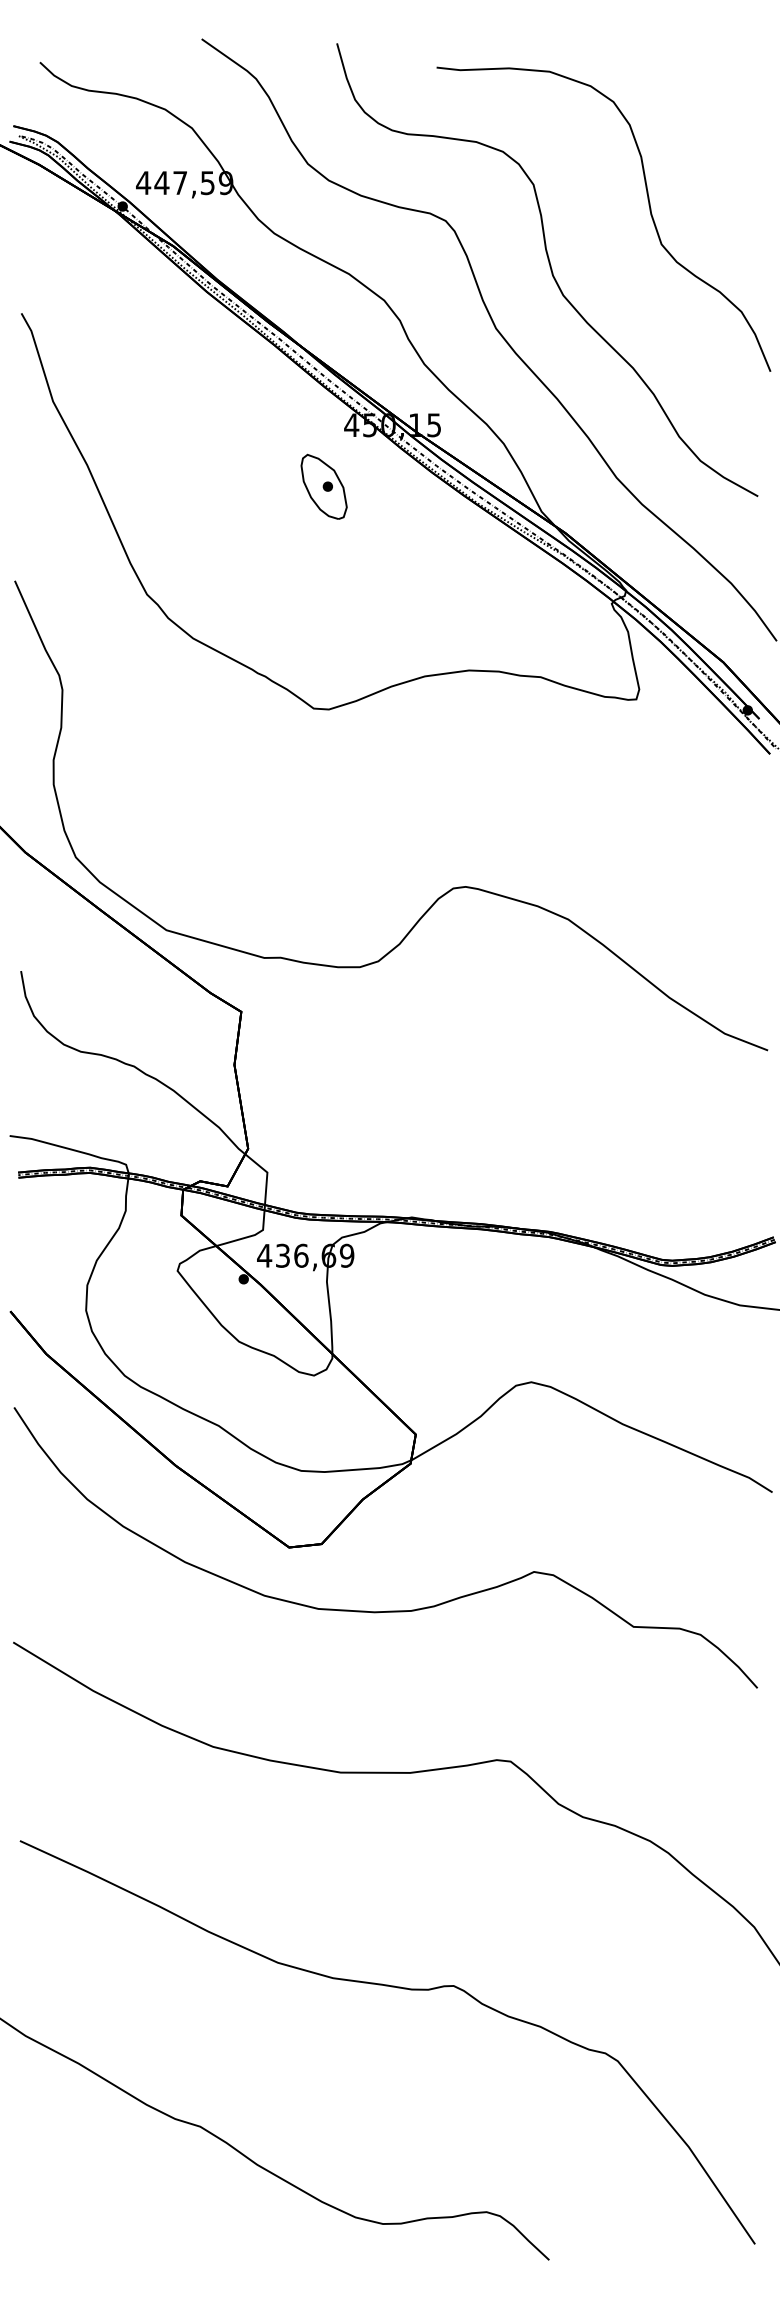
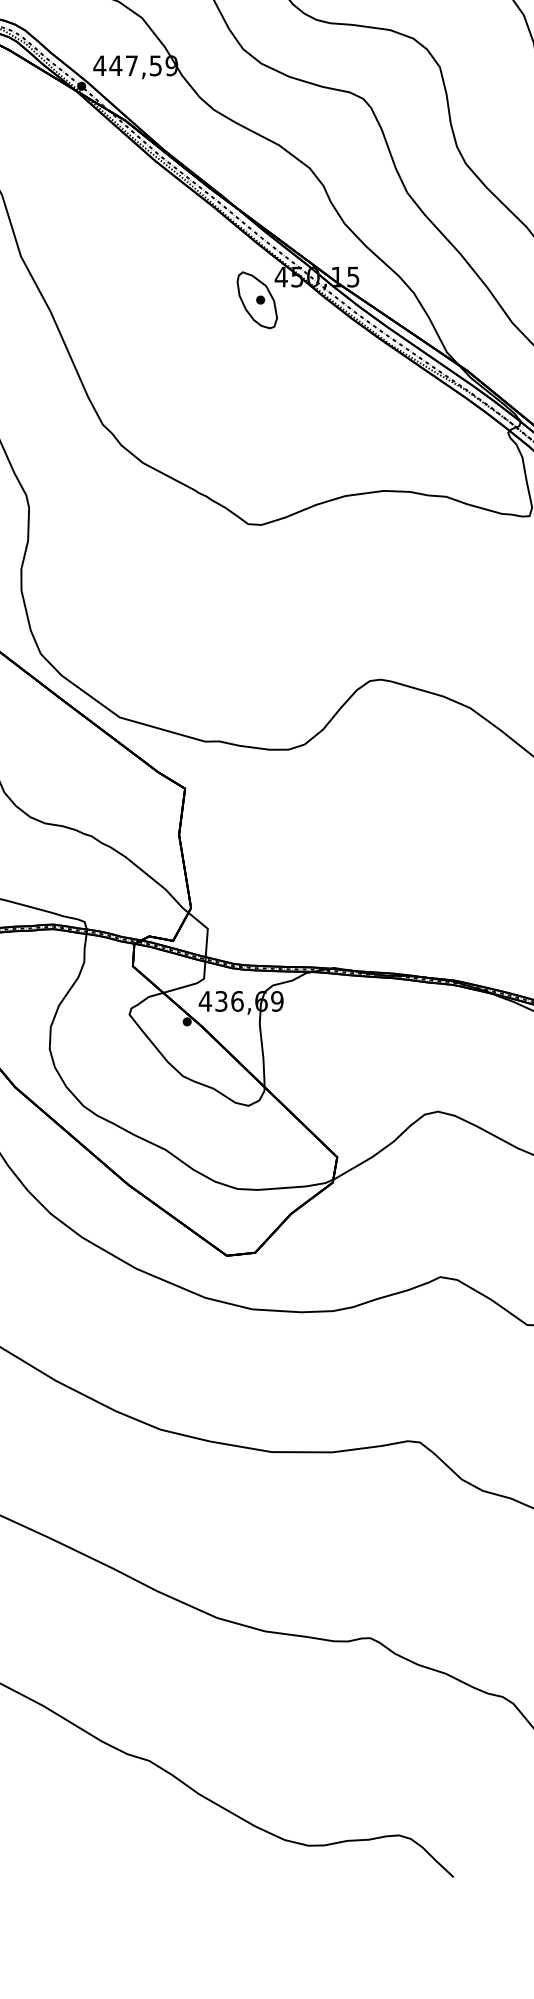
part: (323, 486) -> (256, 299), moved

